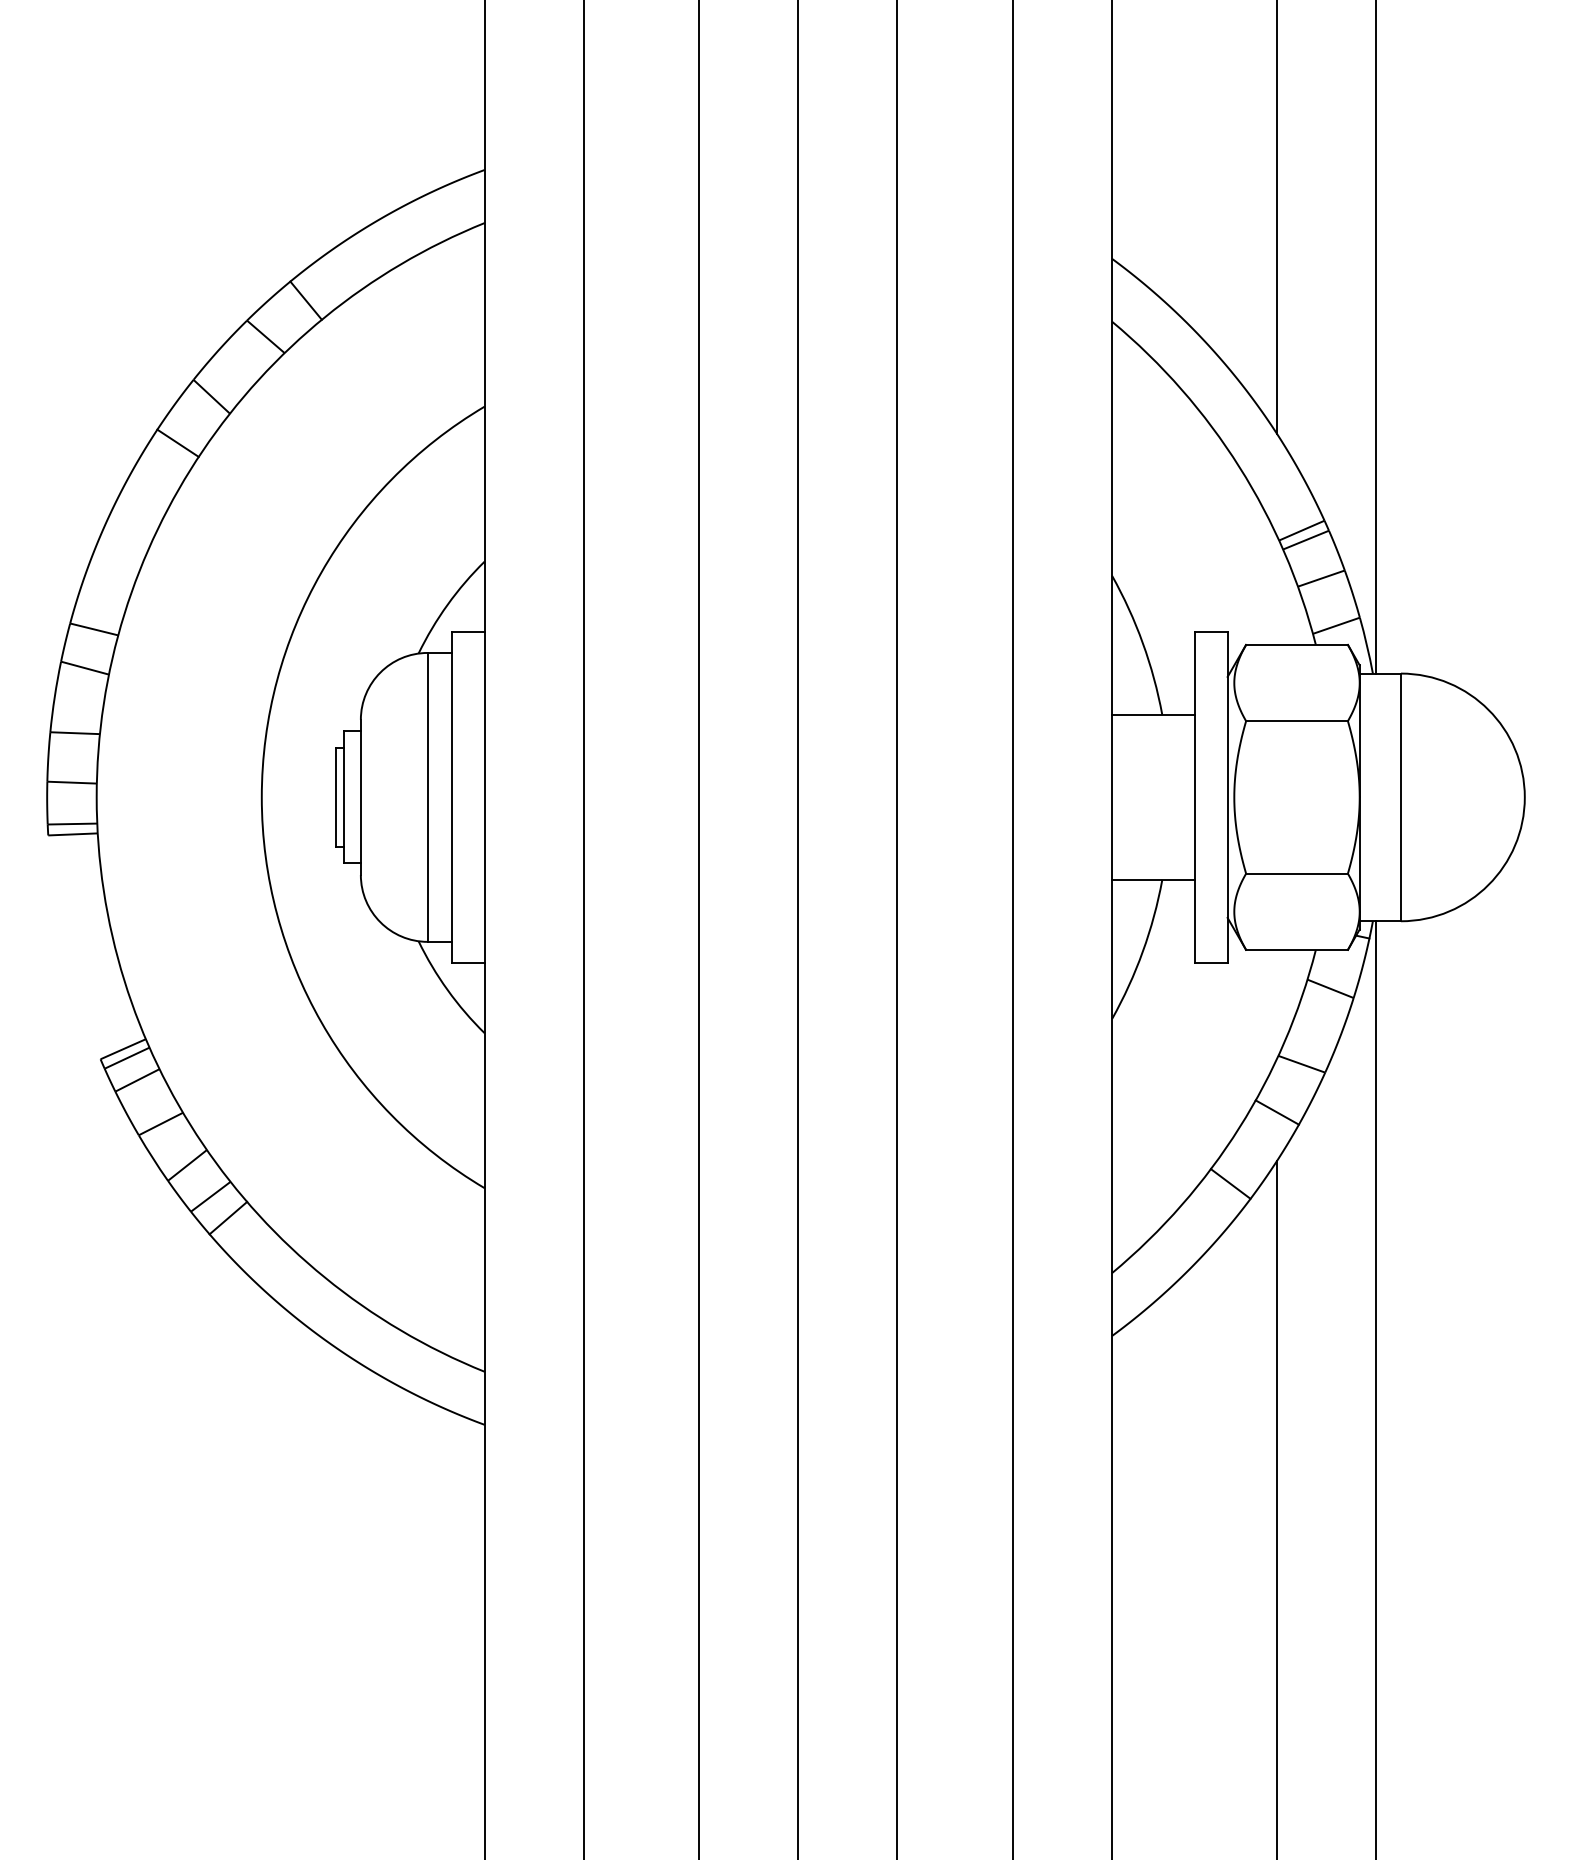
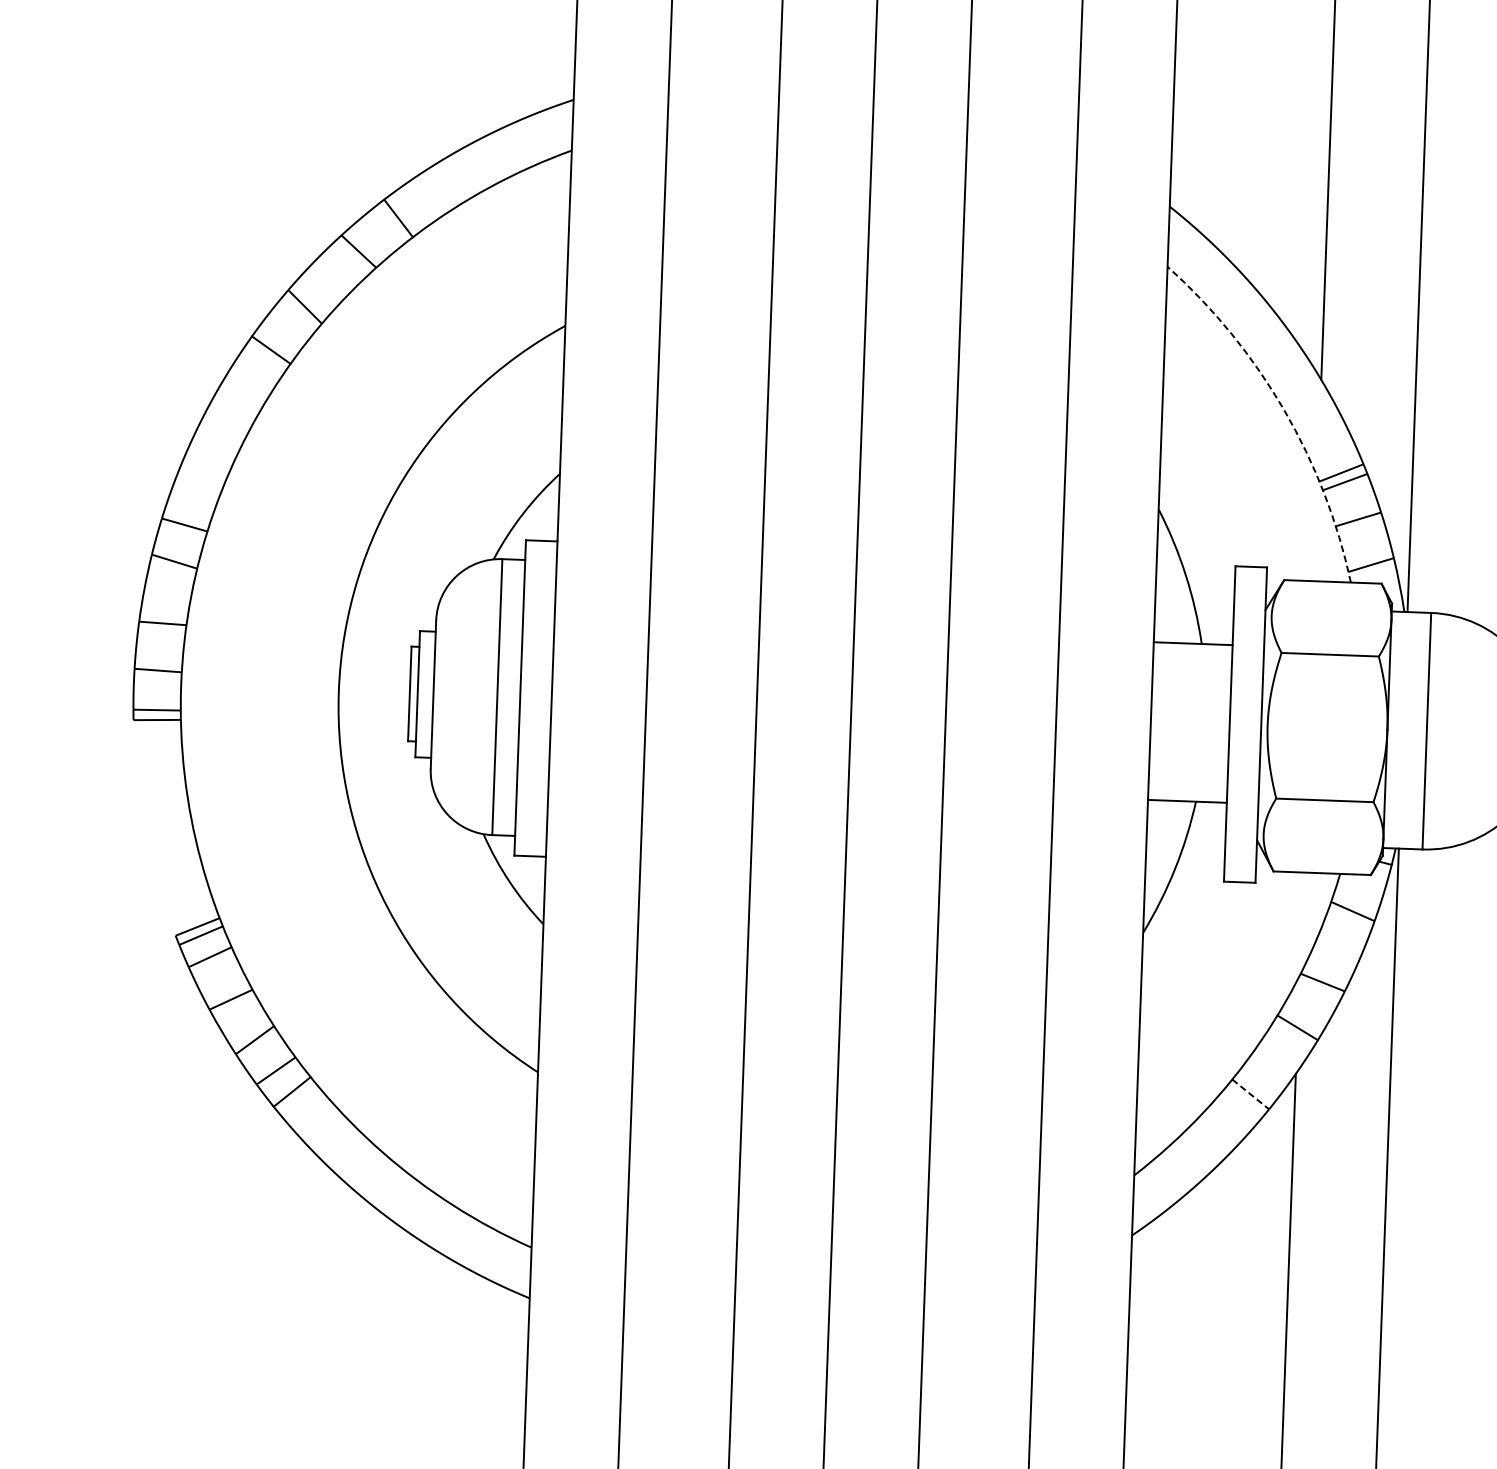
arc: (1239, 467) -> (1284, 410), solid -> dashed
line: (1230, 1184) -> (1250, 1094), solid -> dashed

